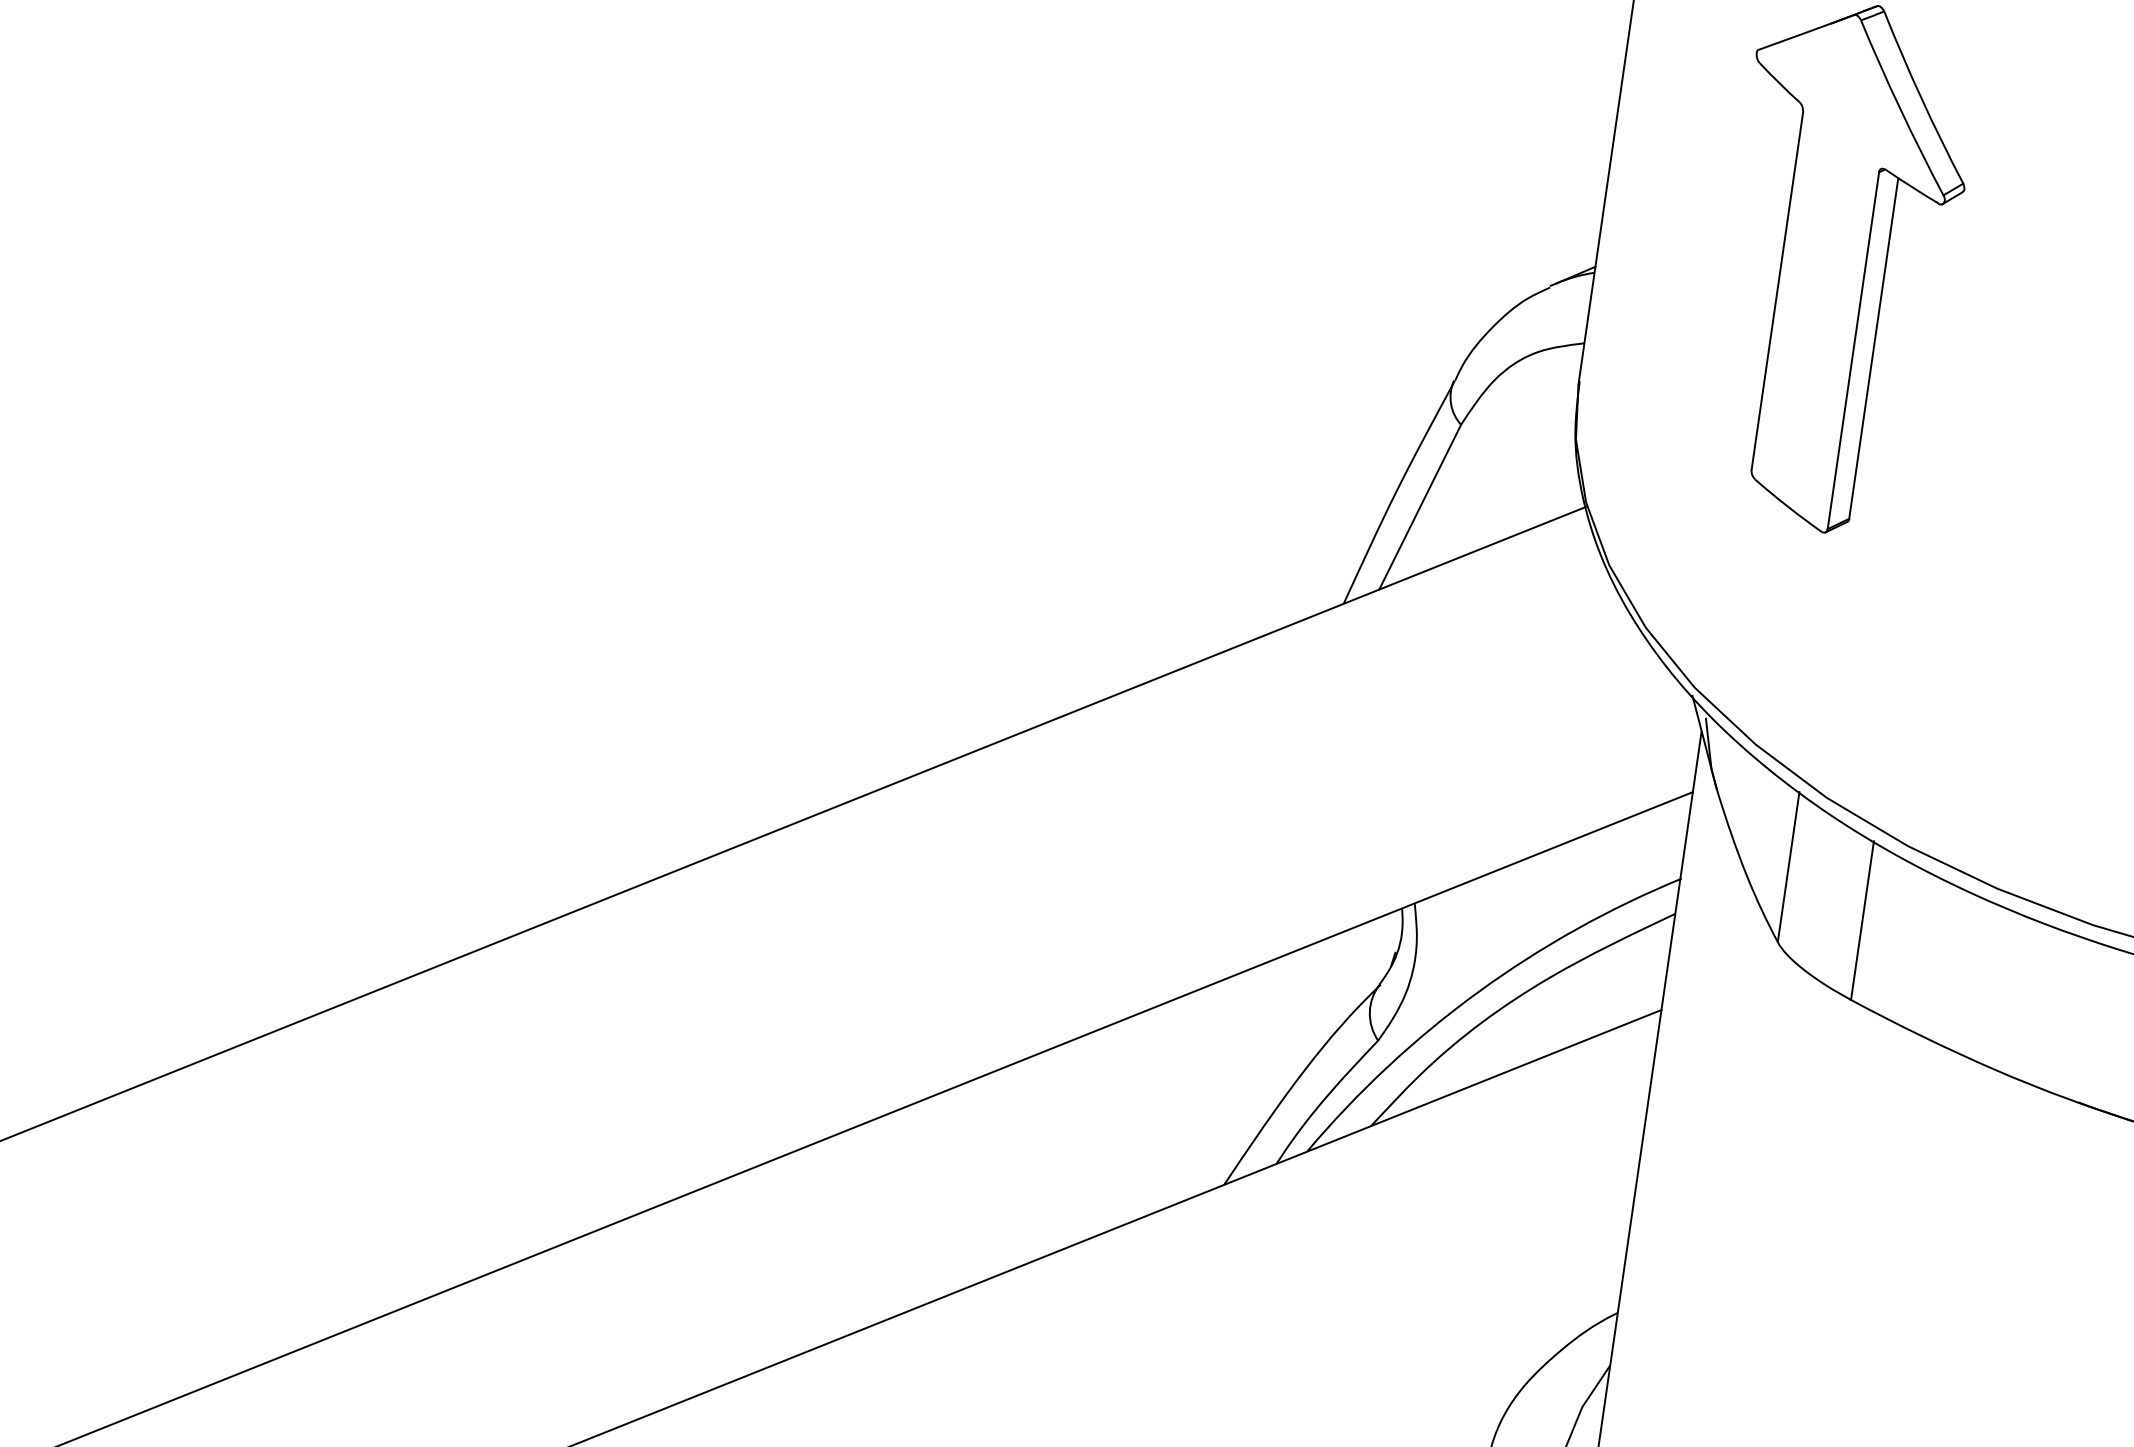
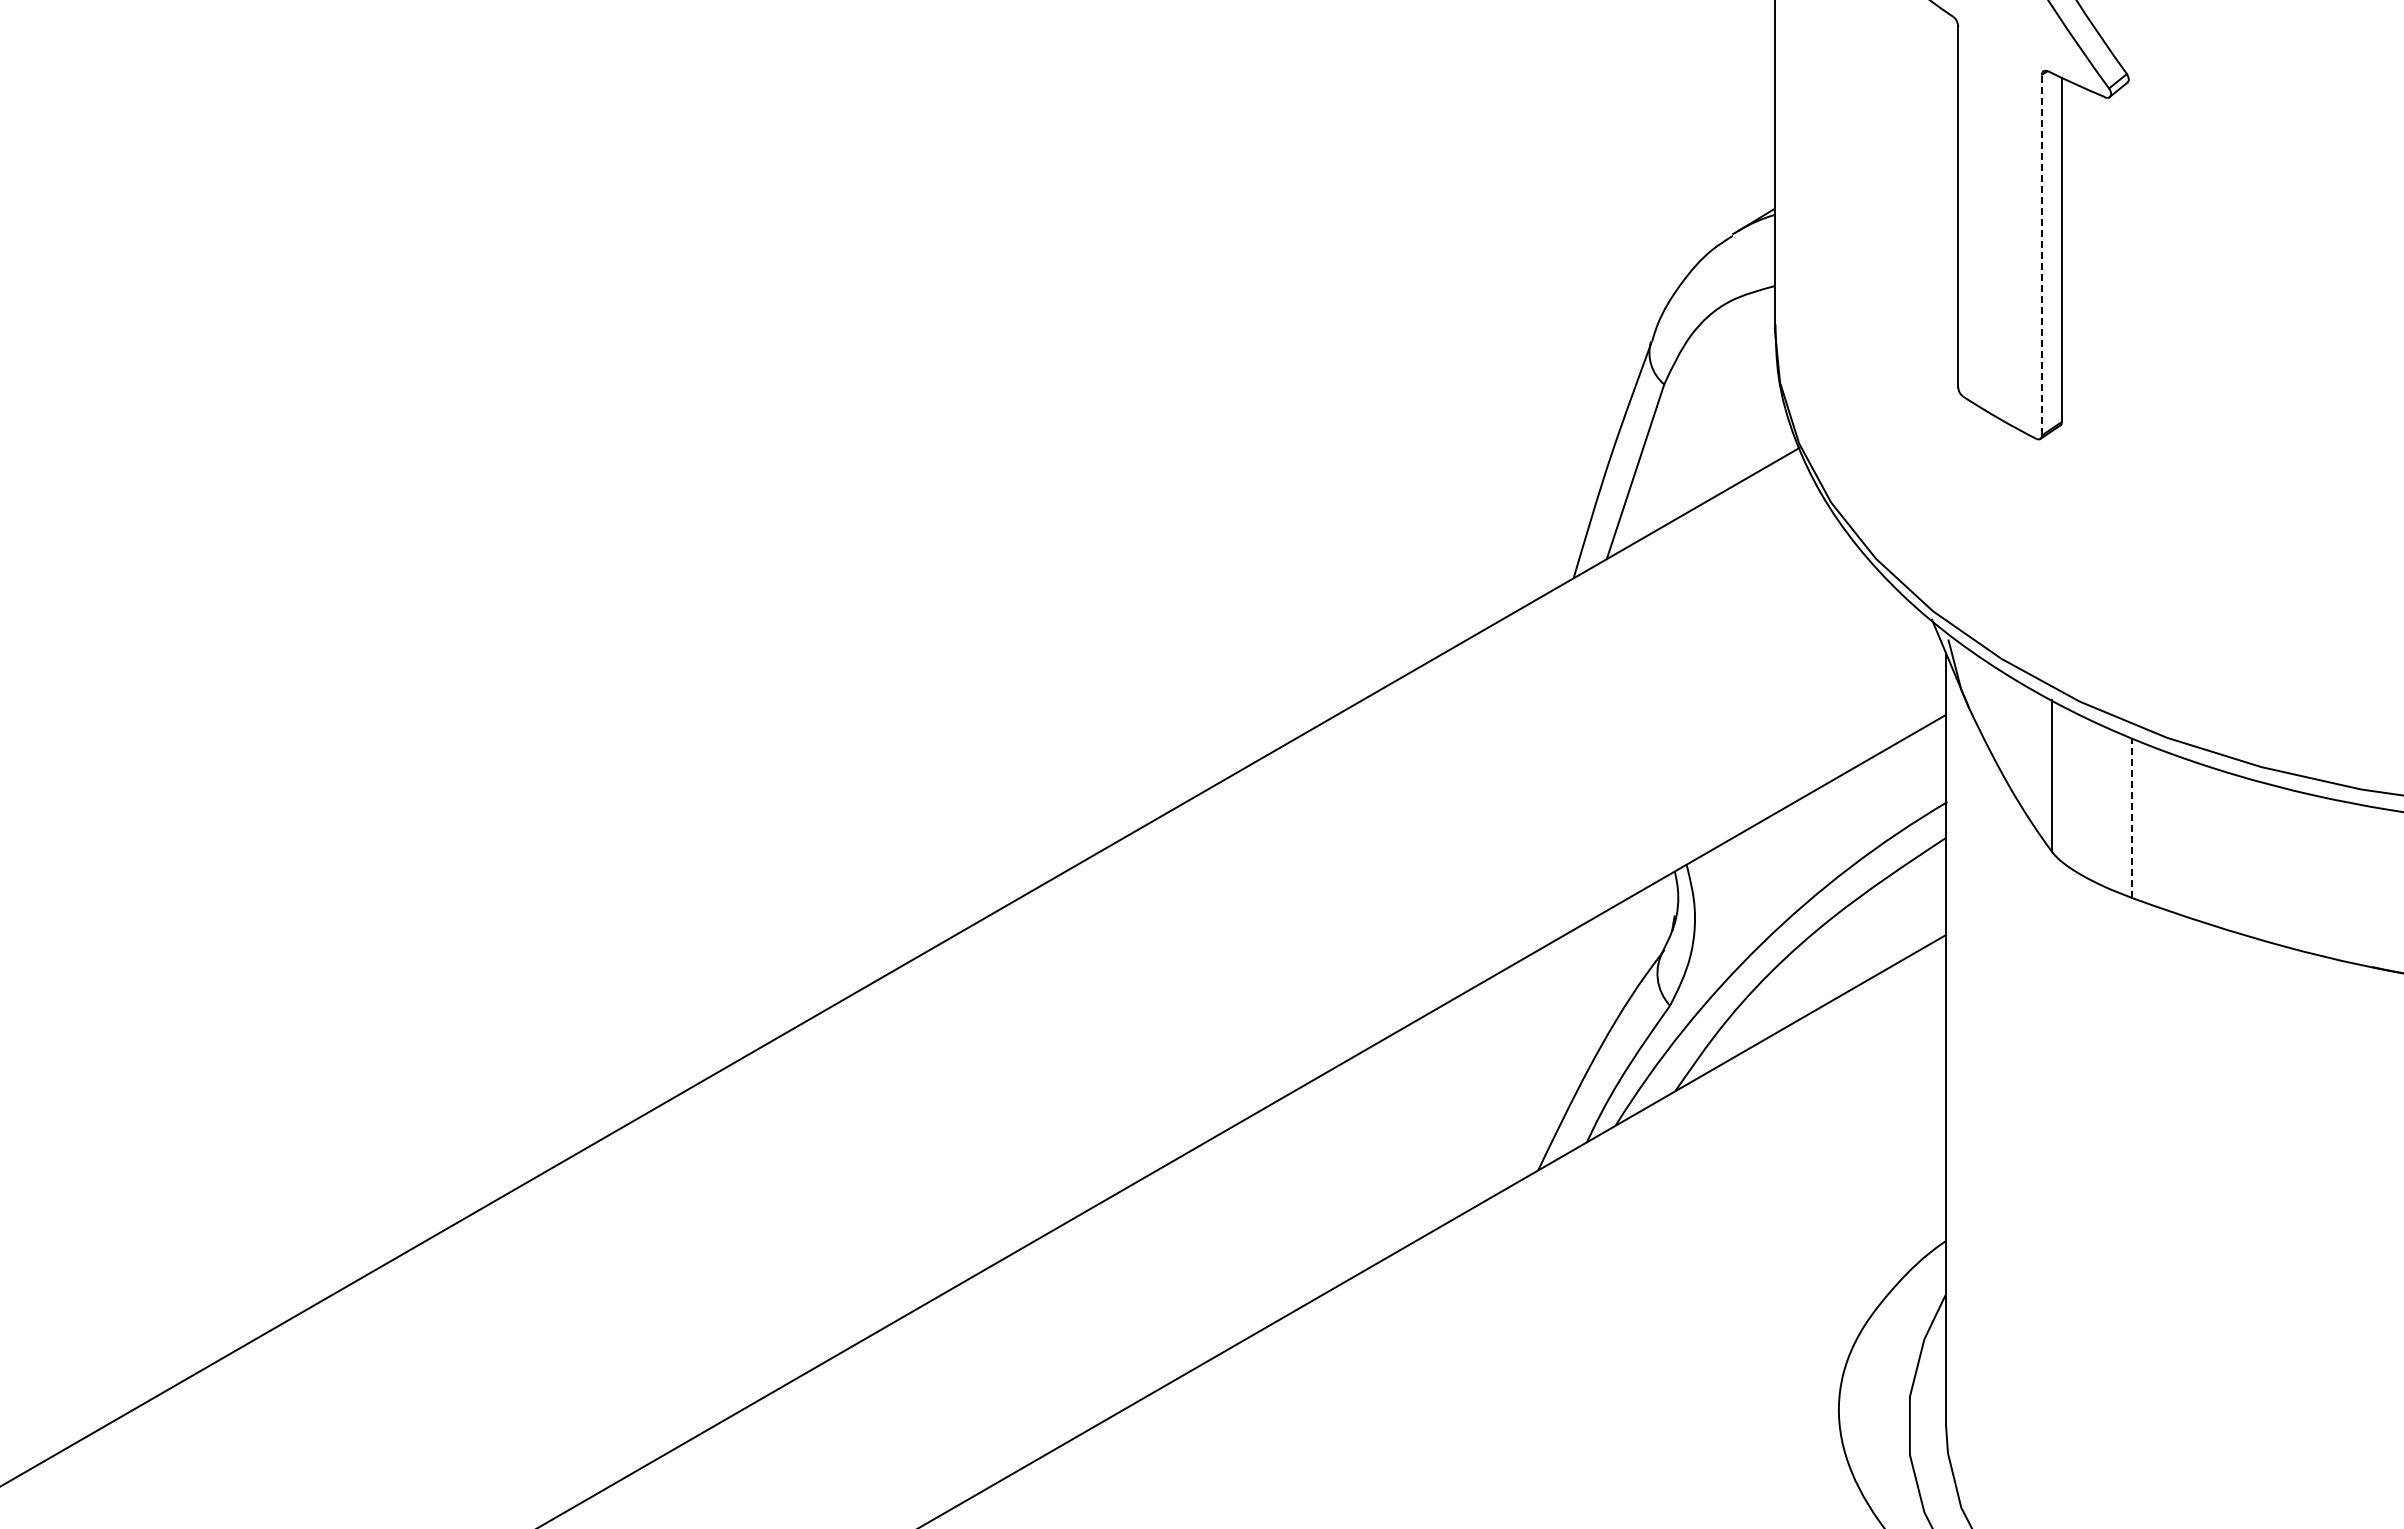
line: (1853, 350) -> (2042, 254), solid -> dashed
line: (1862, 920) -> (2132, 817), solid -> dashed

